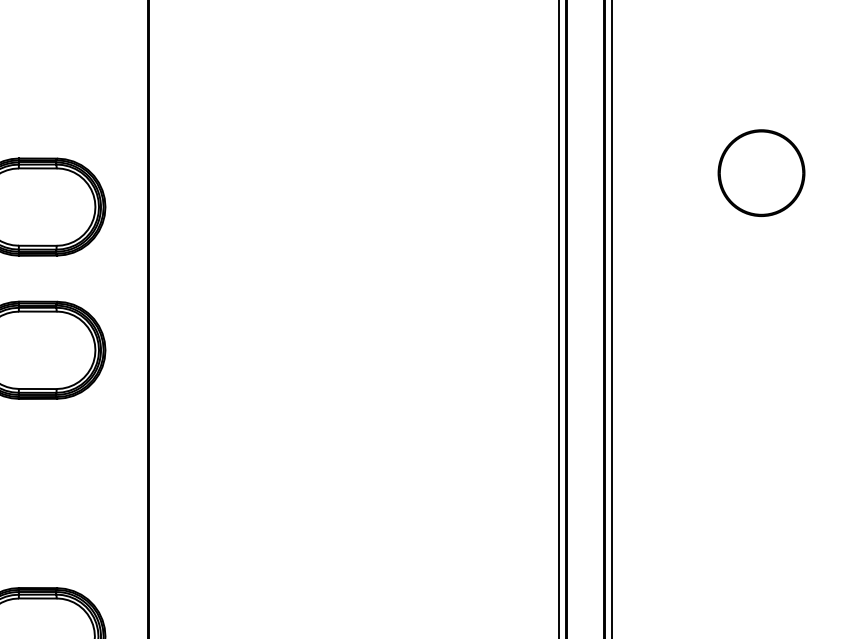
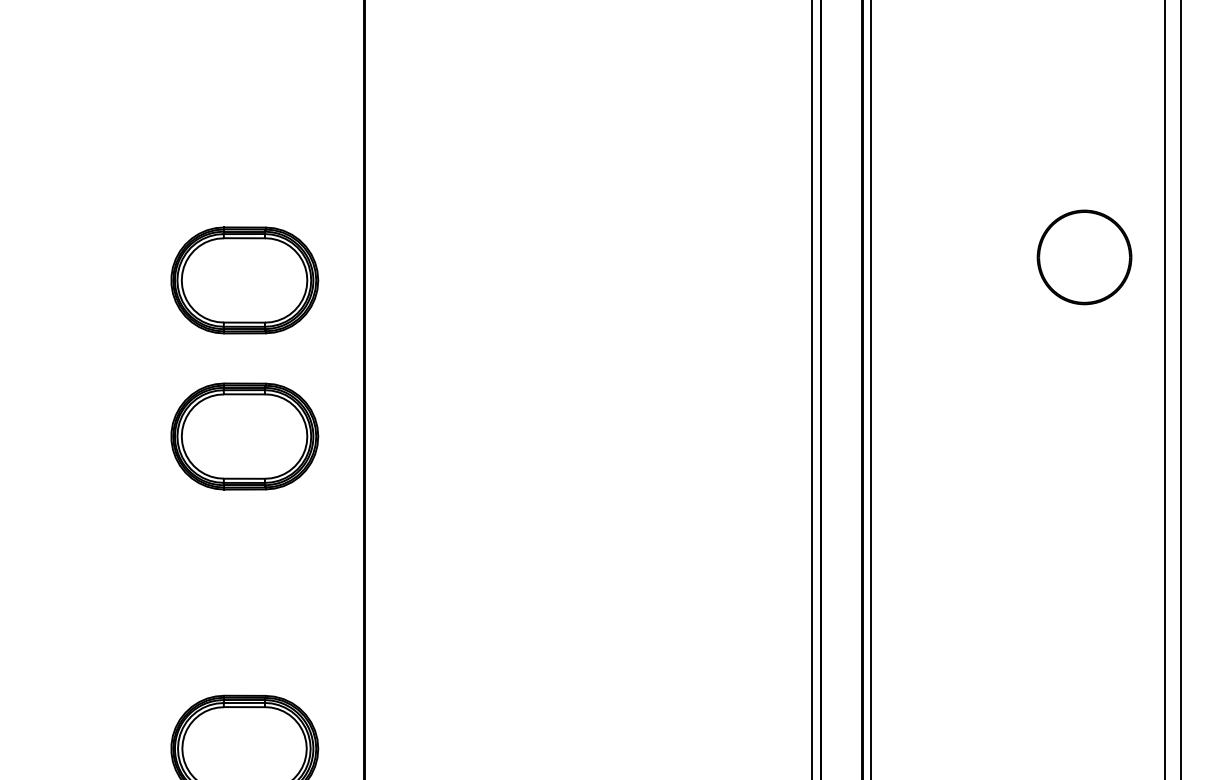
part: (761, 173) -> (1084, 257), moved

